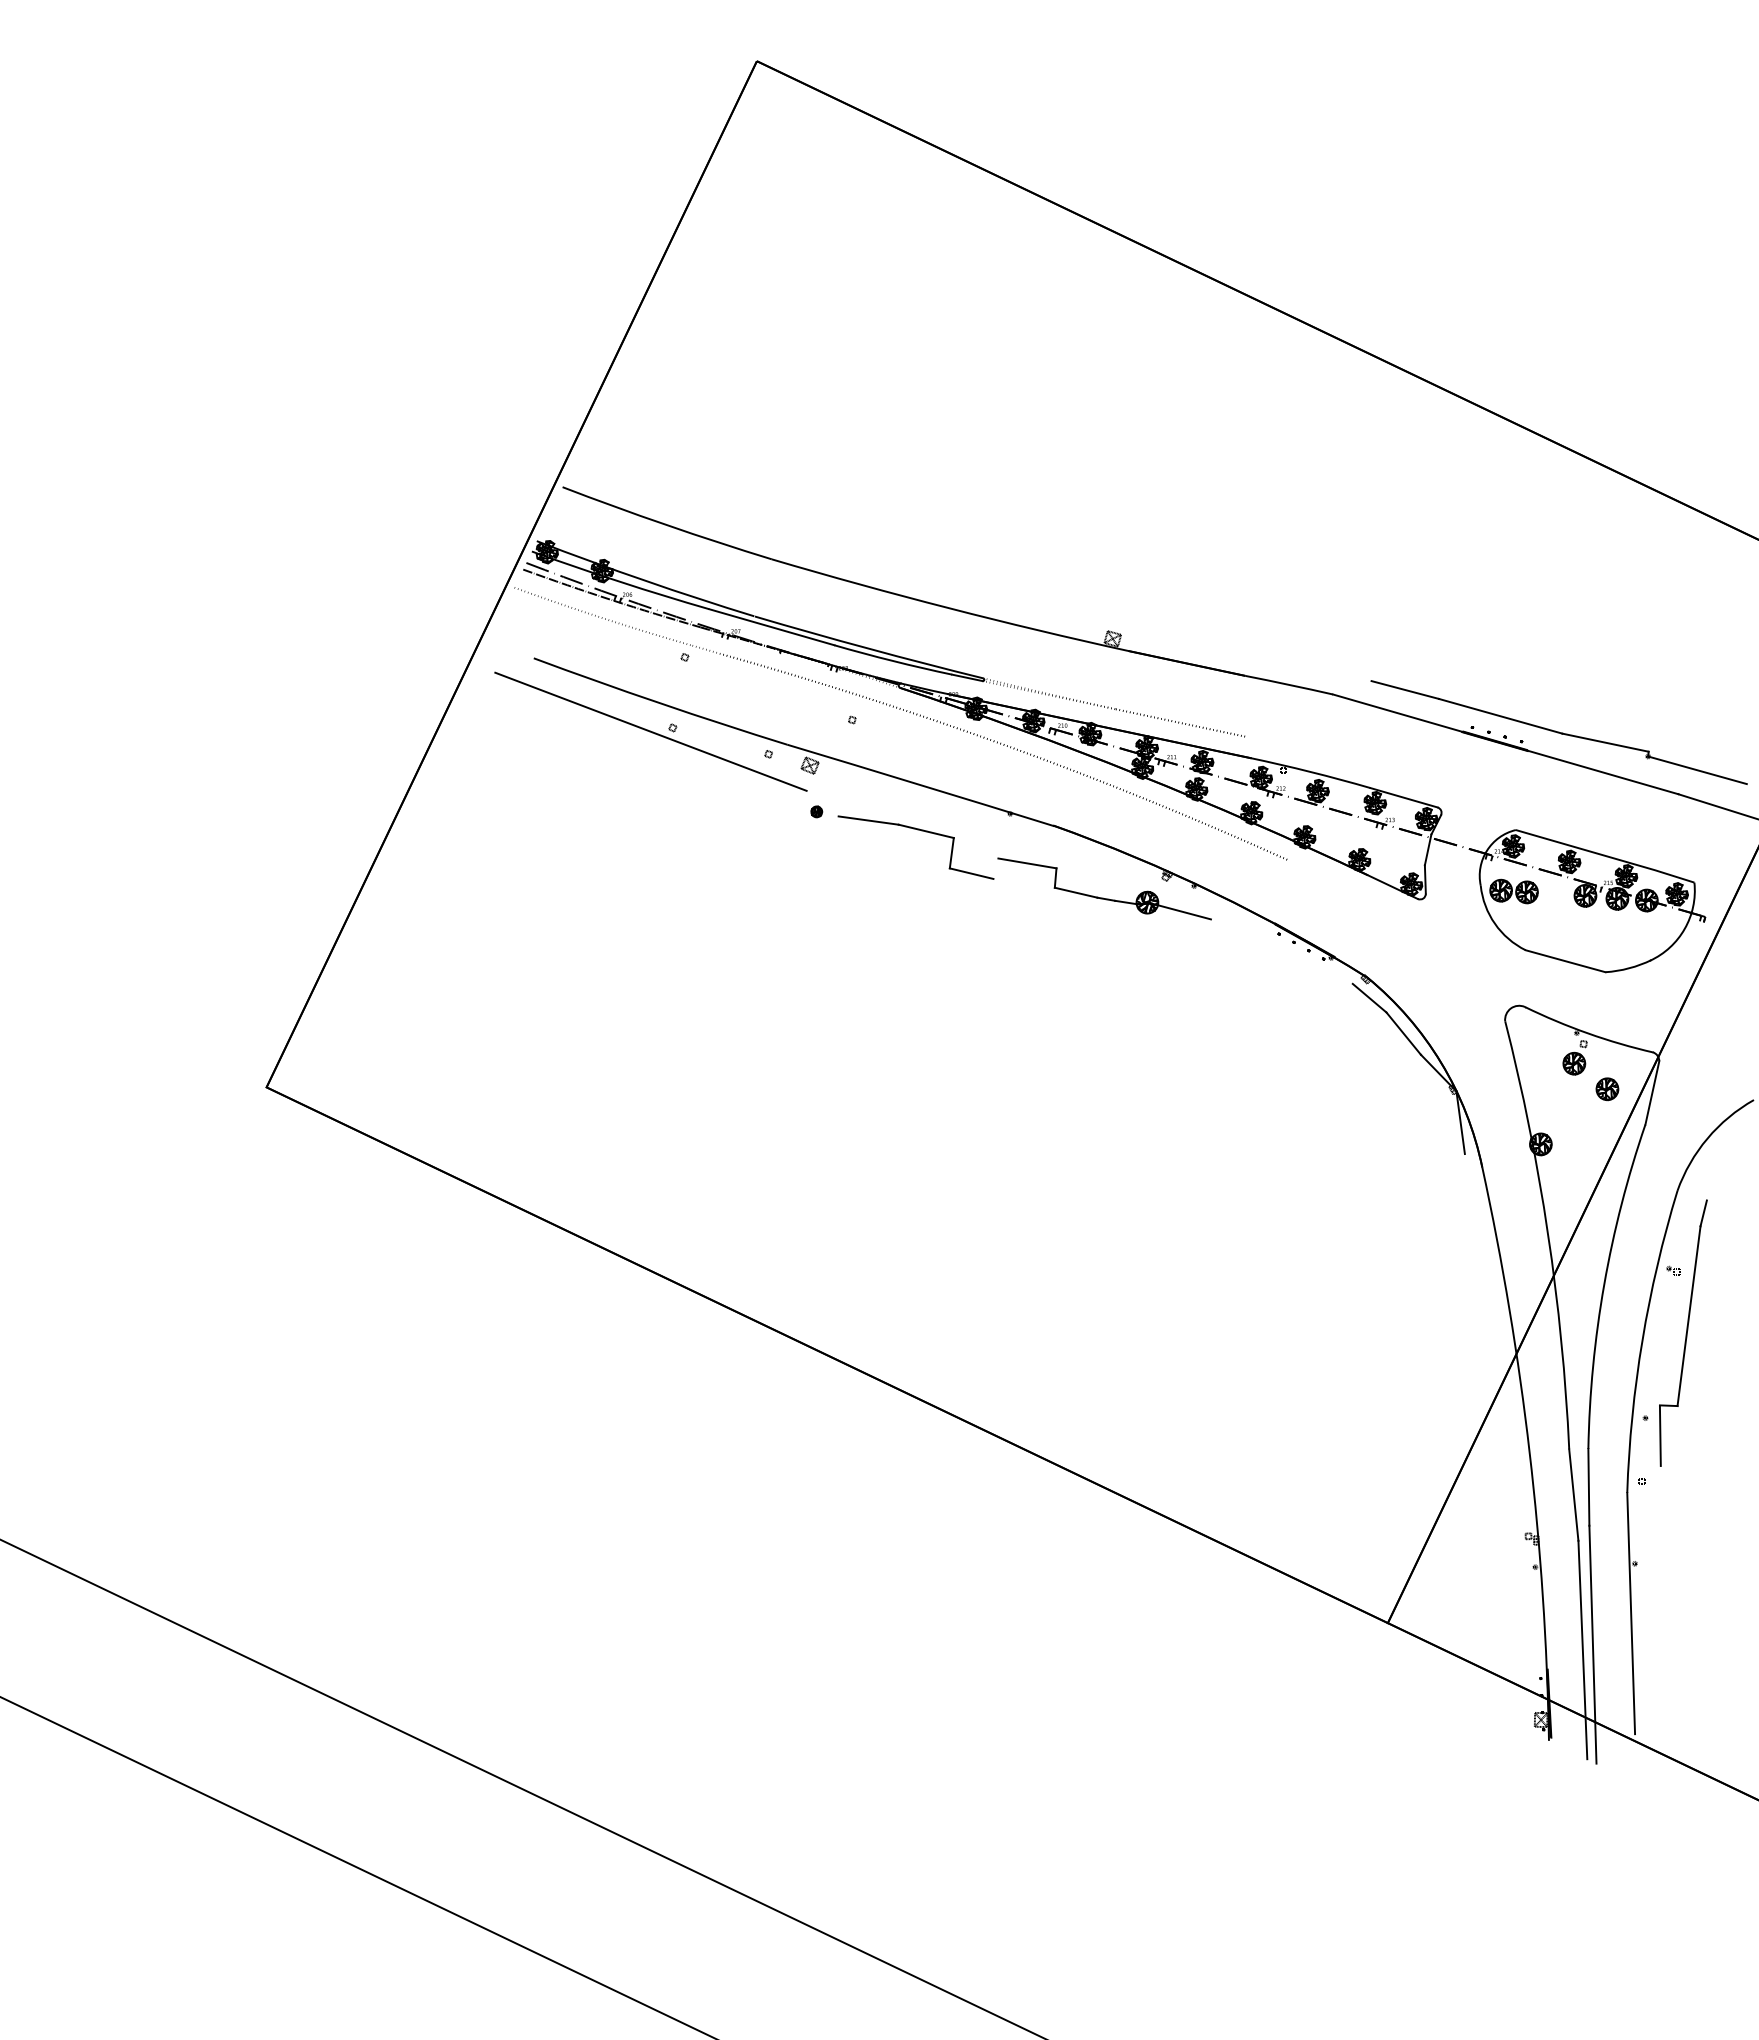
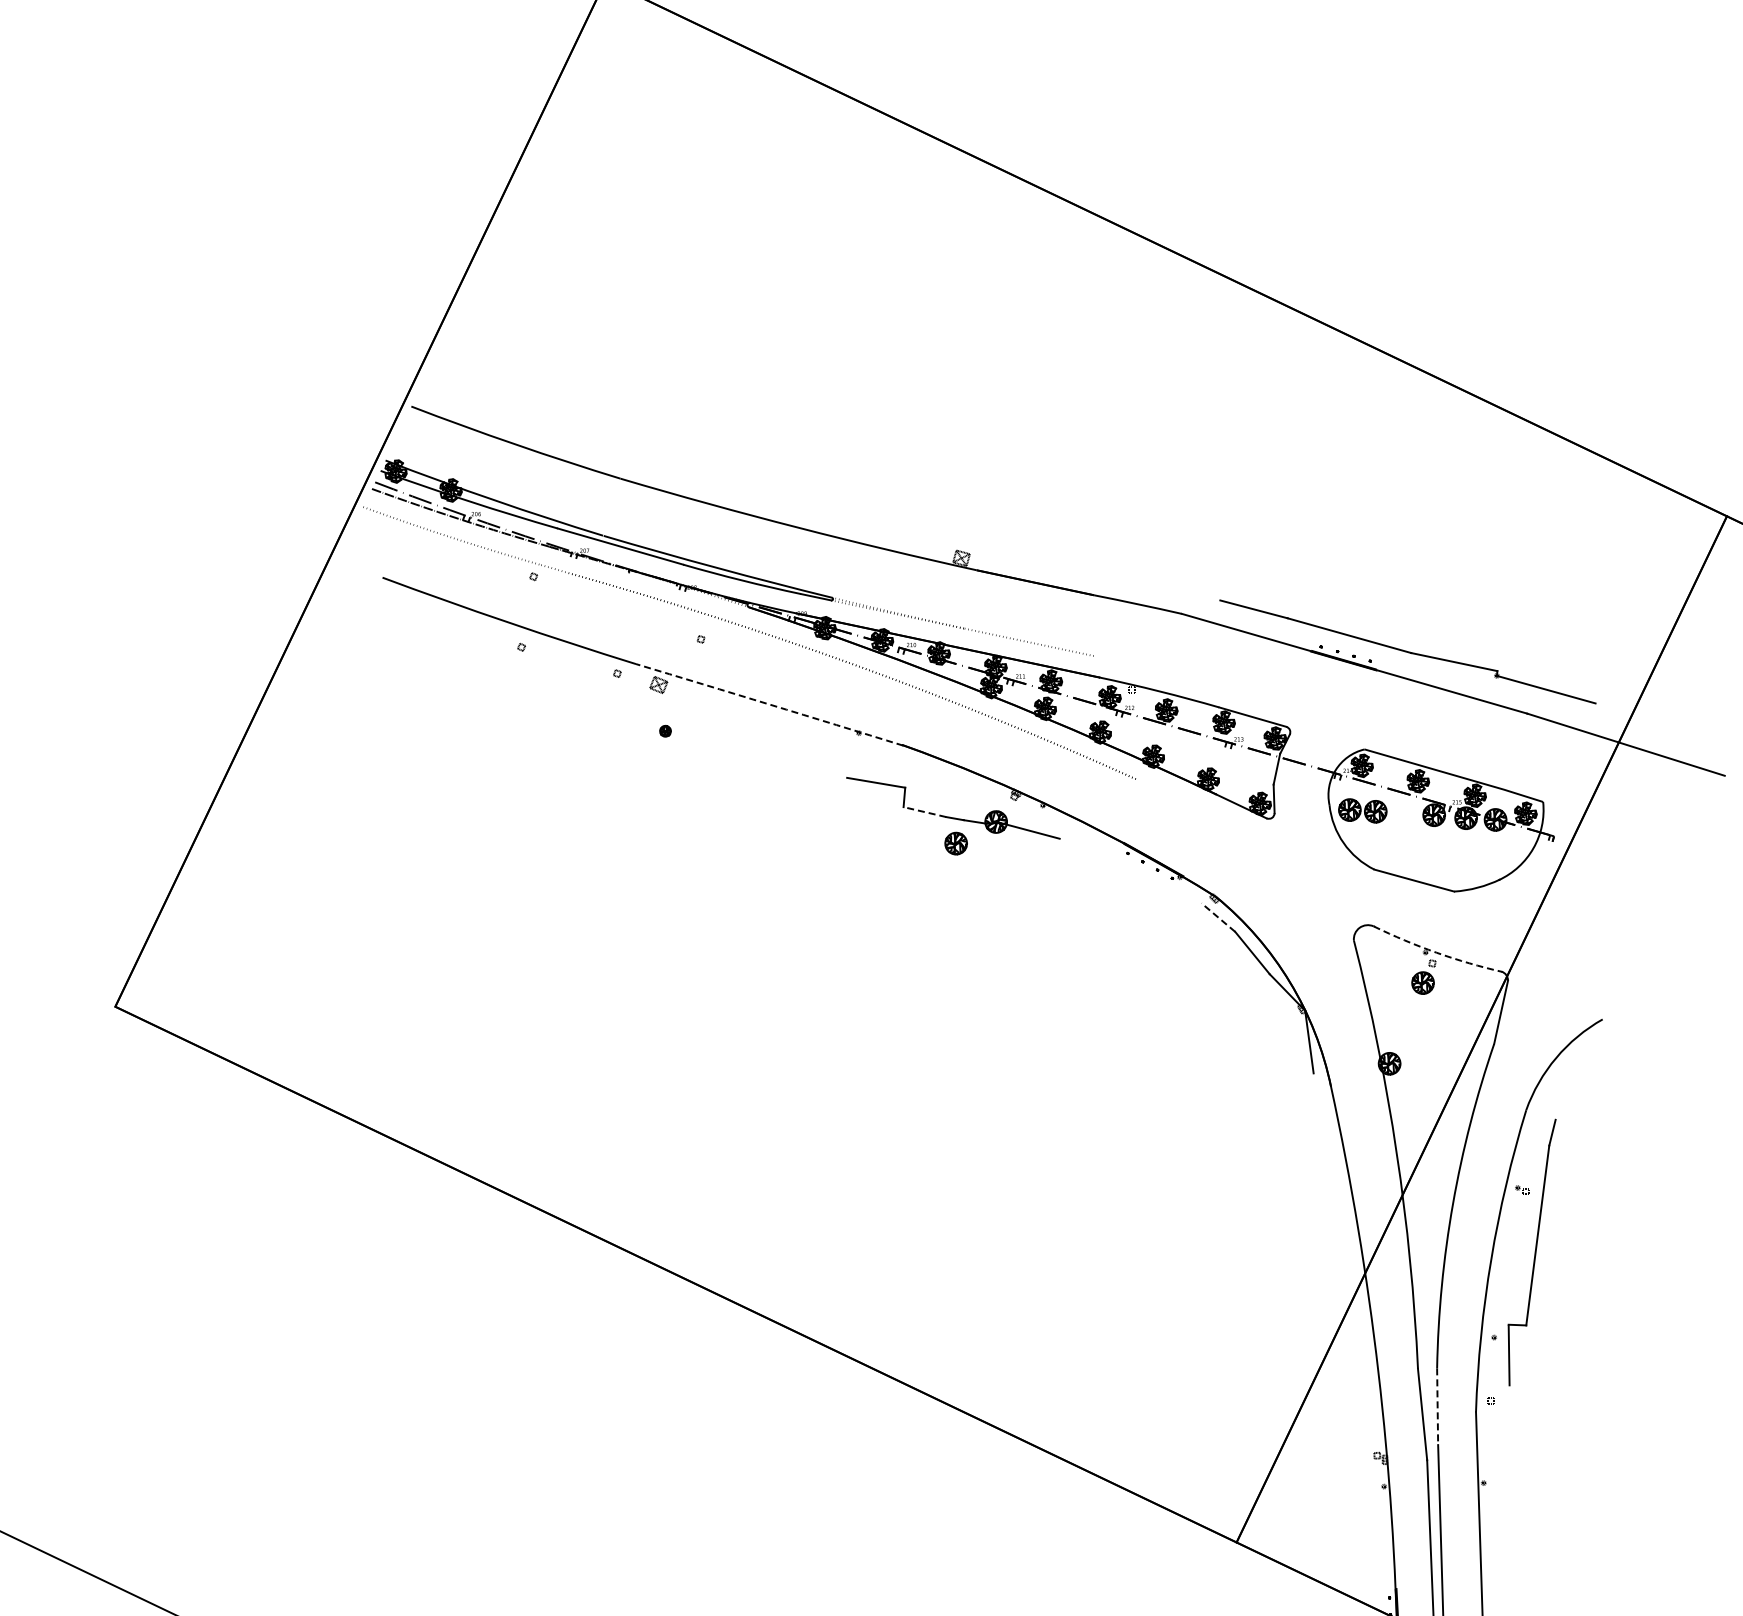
line: (1180, 722) -> (1029, 641), removed
line: (650, 731) -> (499, 650), removed
arc: (920, 785) -> (769, 704), solid -> dashed
part: (921, 831) -> (770, 750), removed
line: (1076, 892) -> (925, 811), solid -> dashed
line: (1369, 997) -> (1218, 916), solid -> dashed
arc: (1587, 1033) -> (1436, 952), solid -> dashed
part: (1607, 1089) -> (956, 843), moved
line: (1588, 1487) -> (1437, 1406), solid -> dashed

